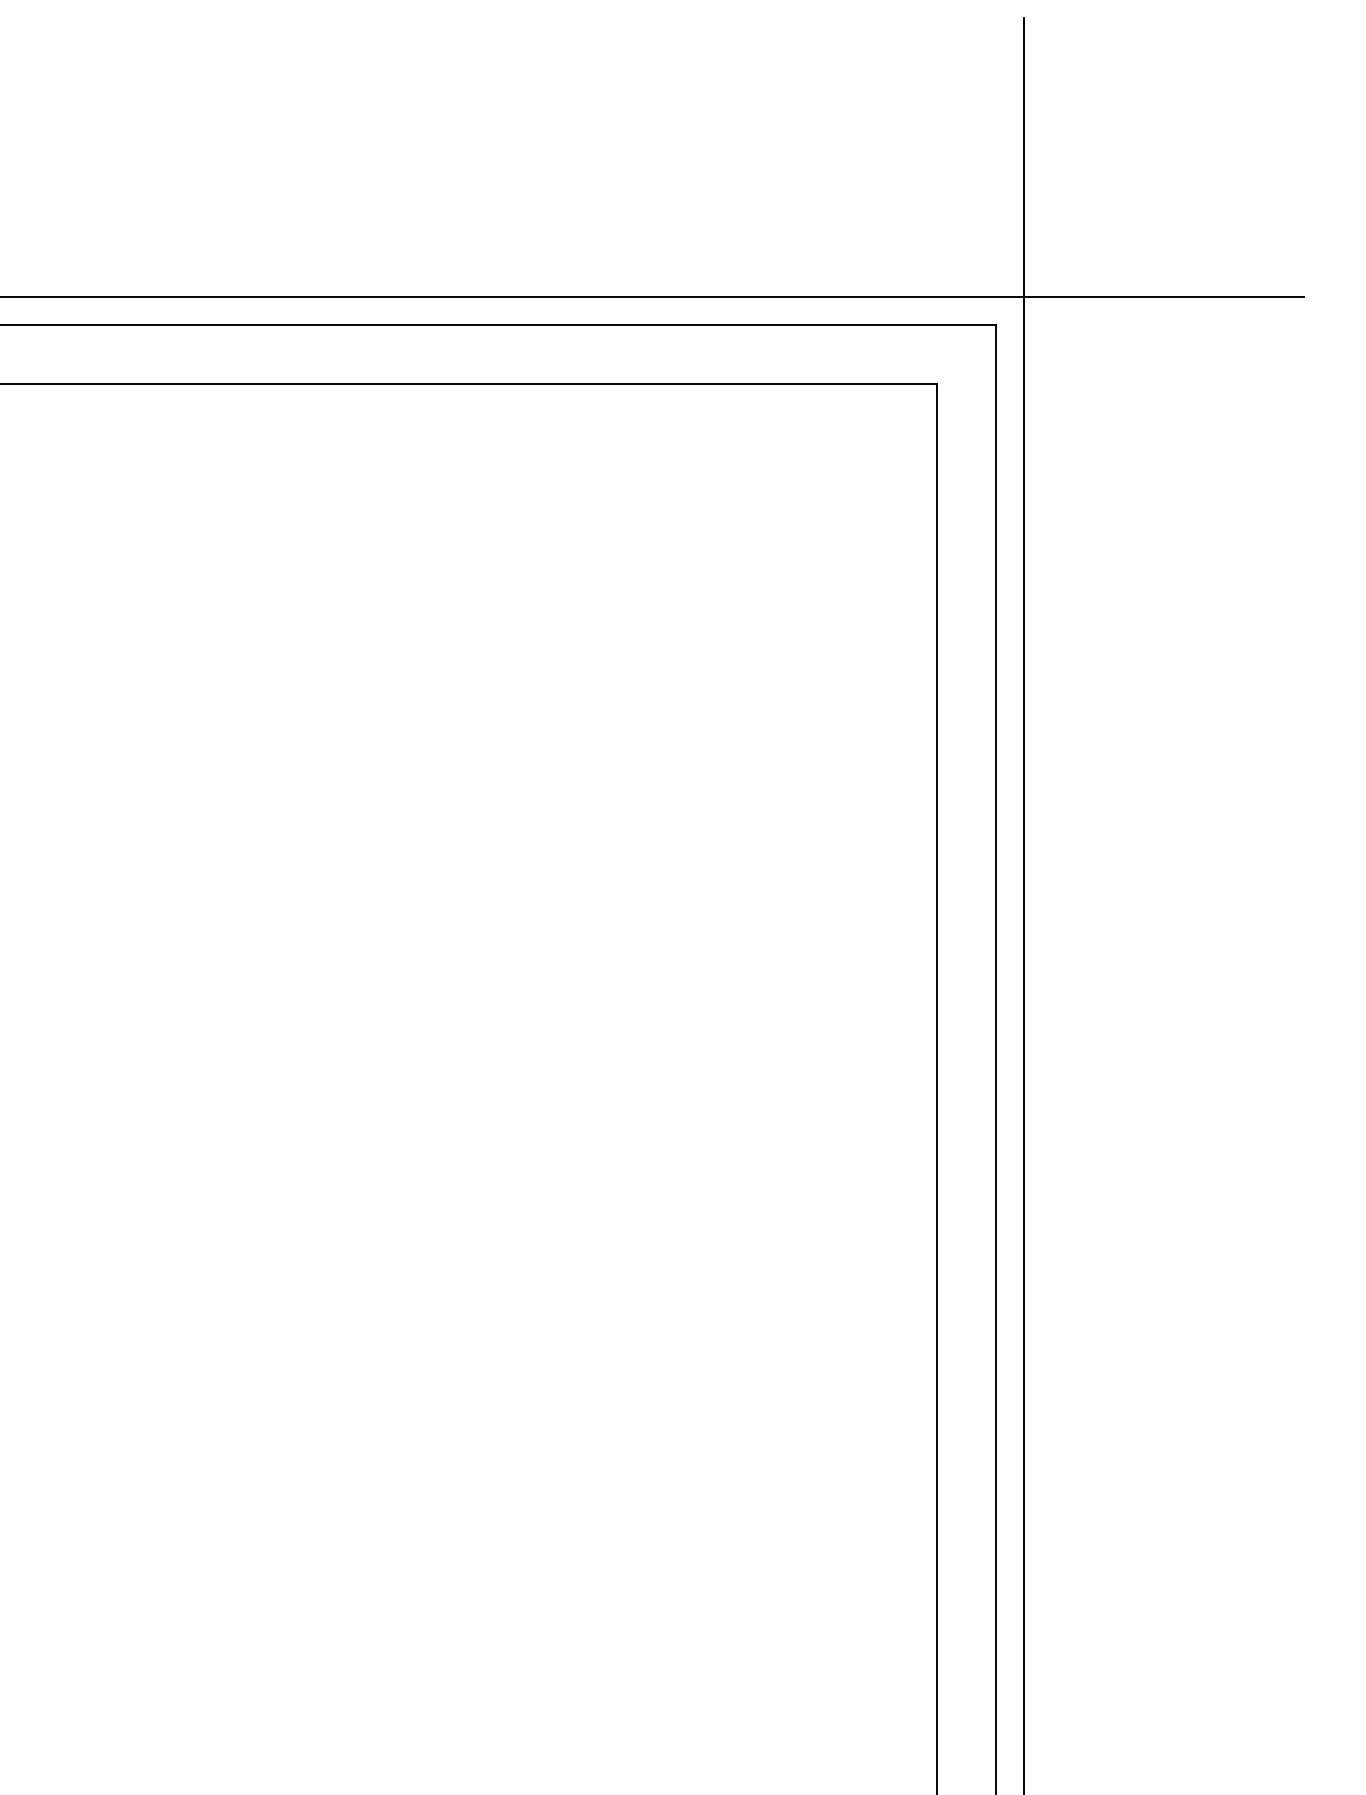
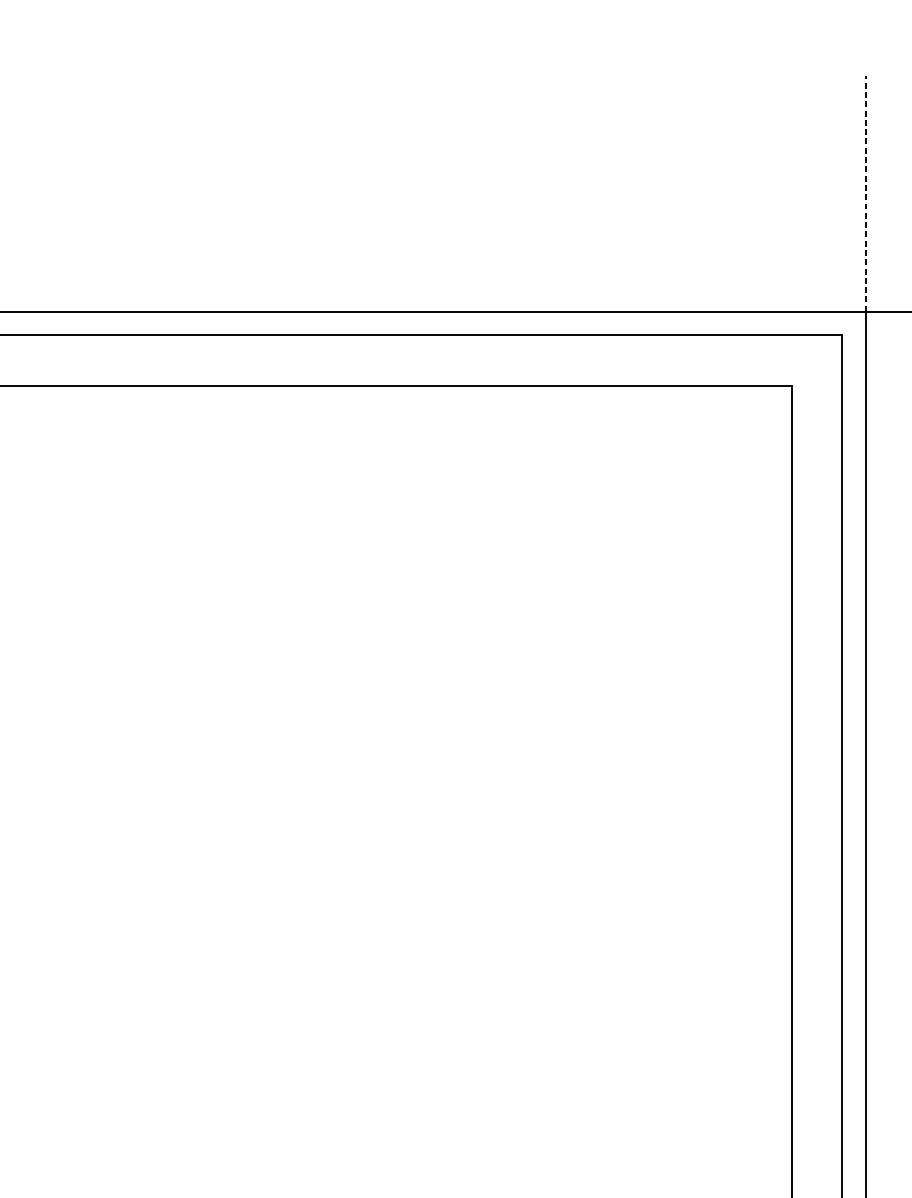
line: (1024, 157) -> (866, 193), solid -> dashed

